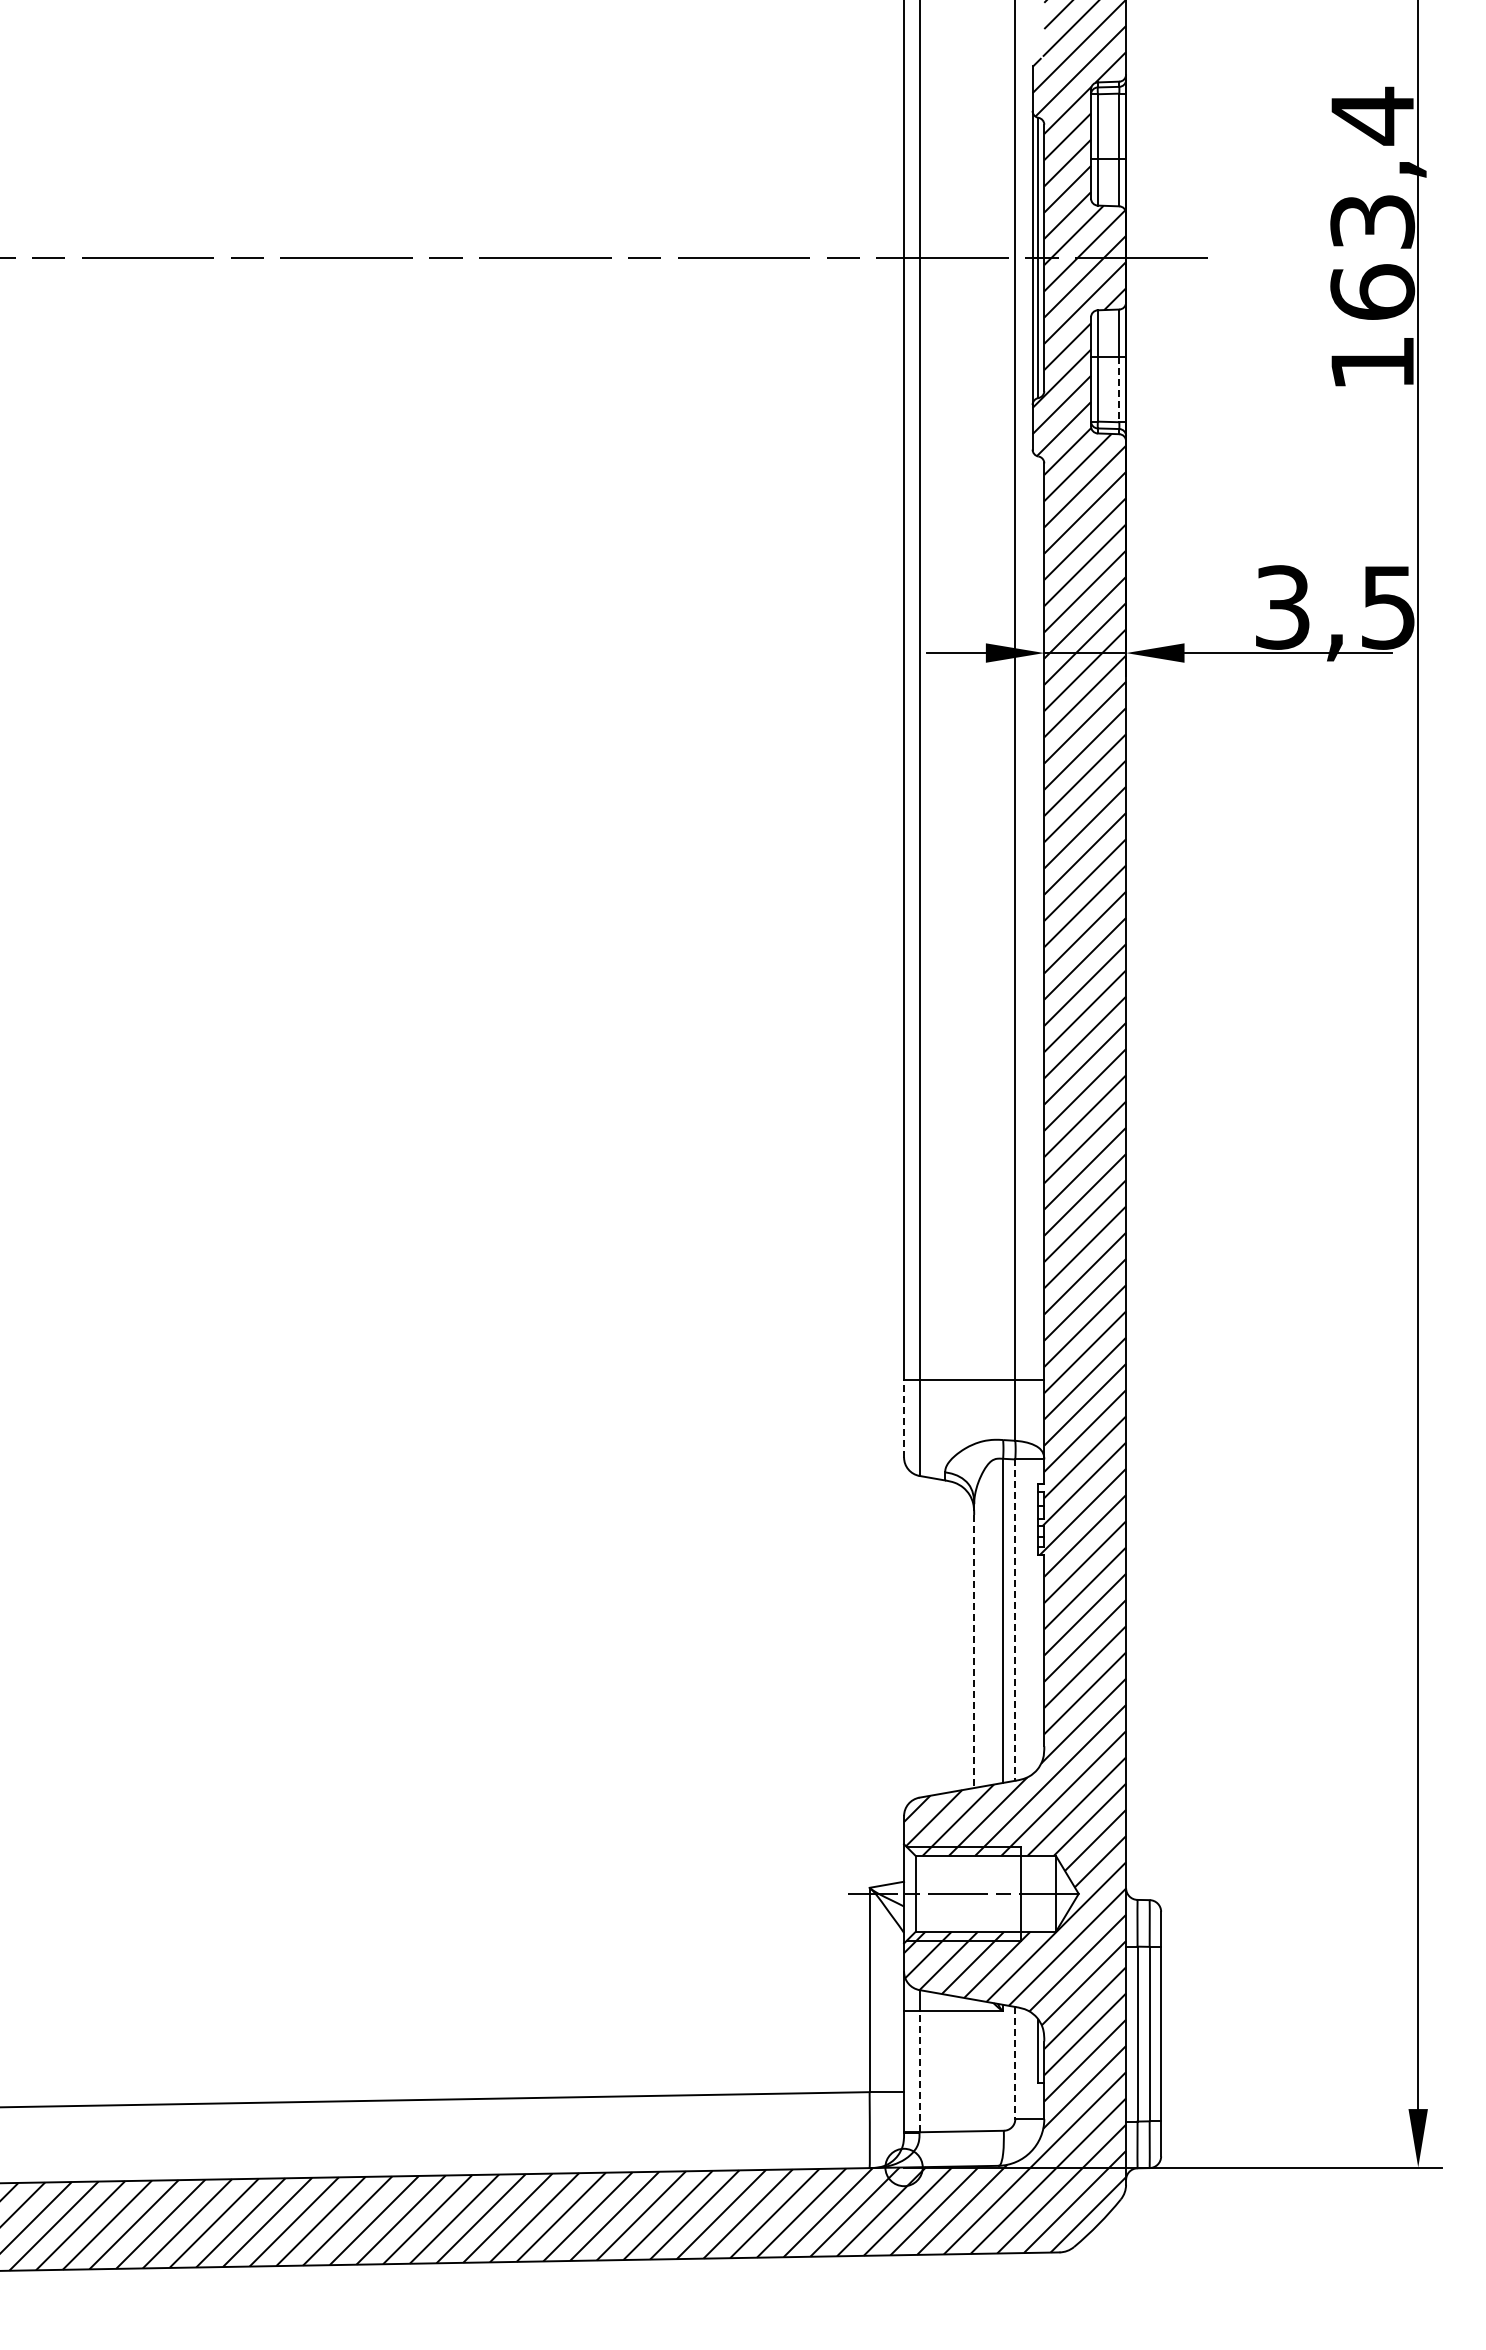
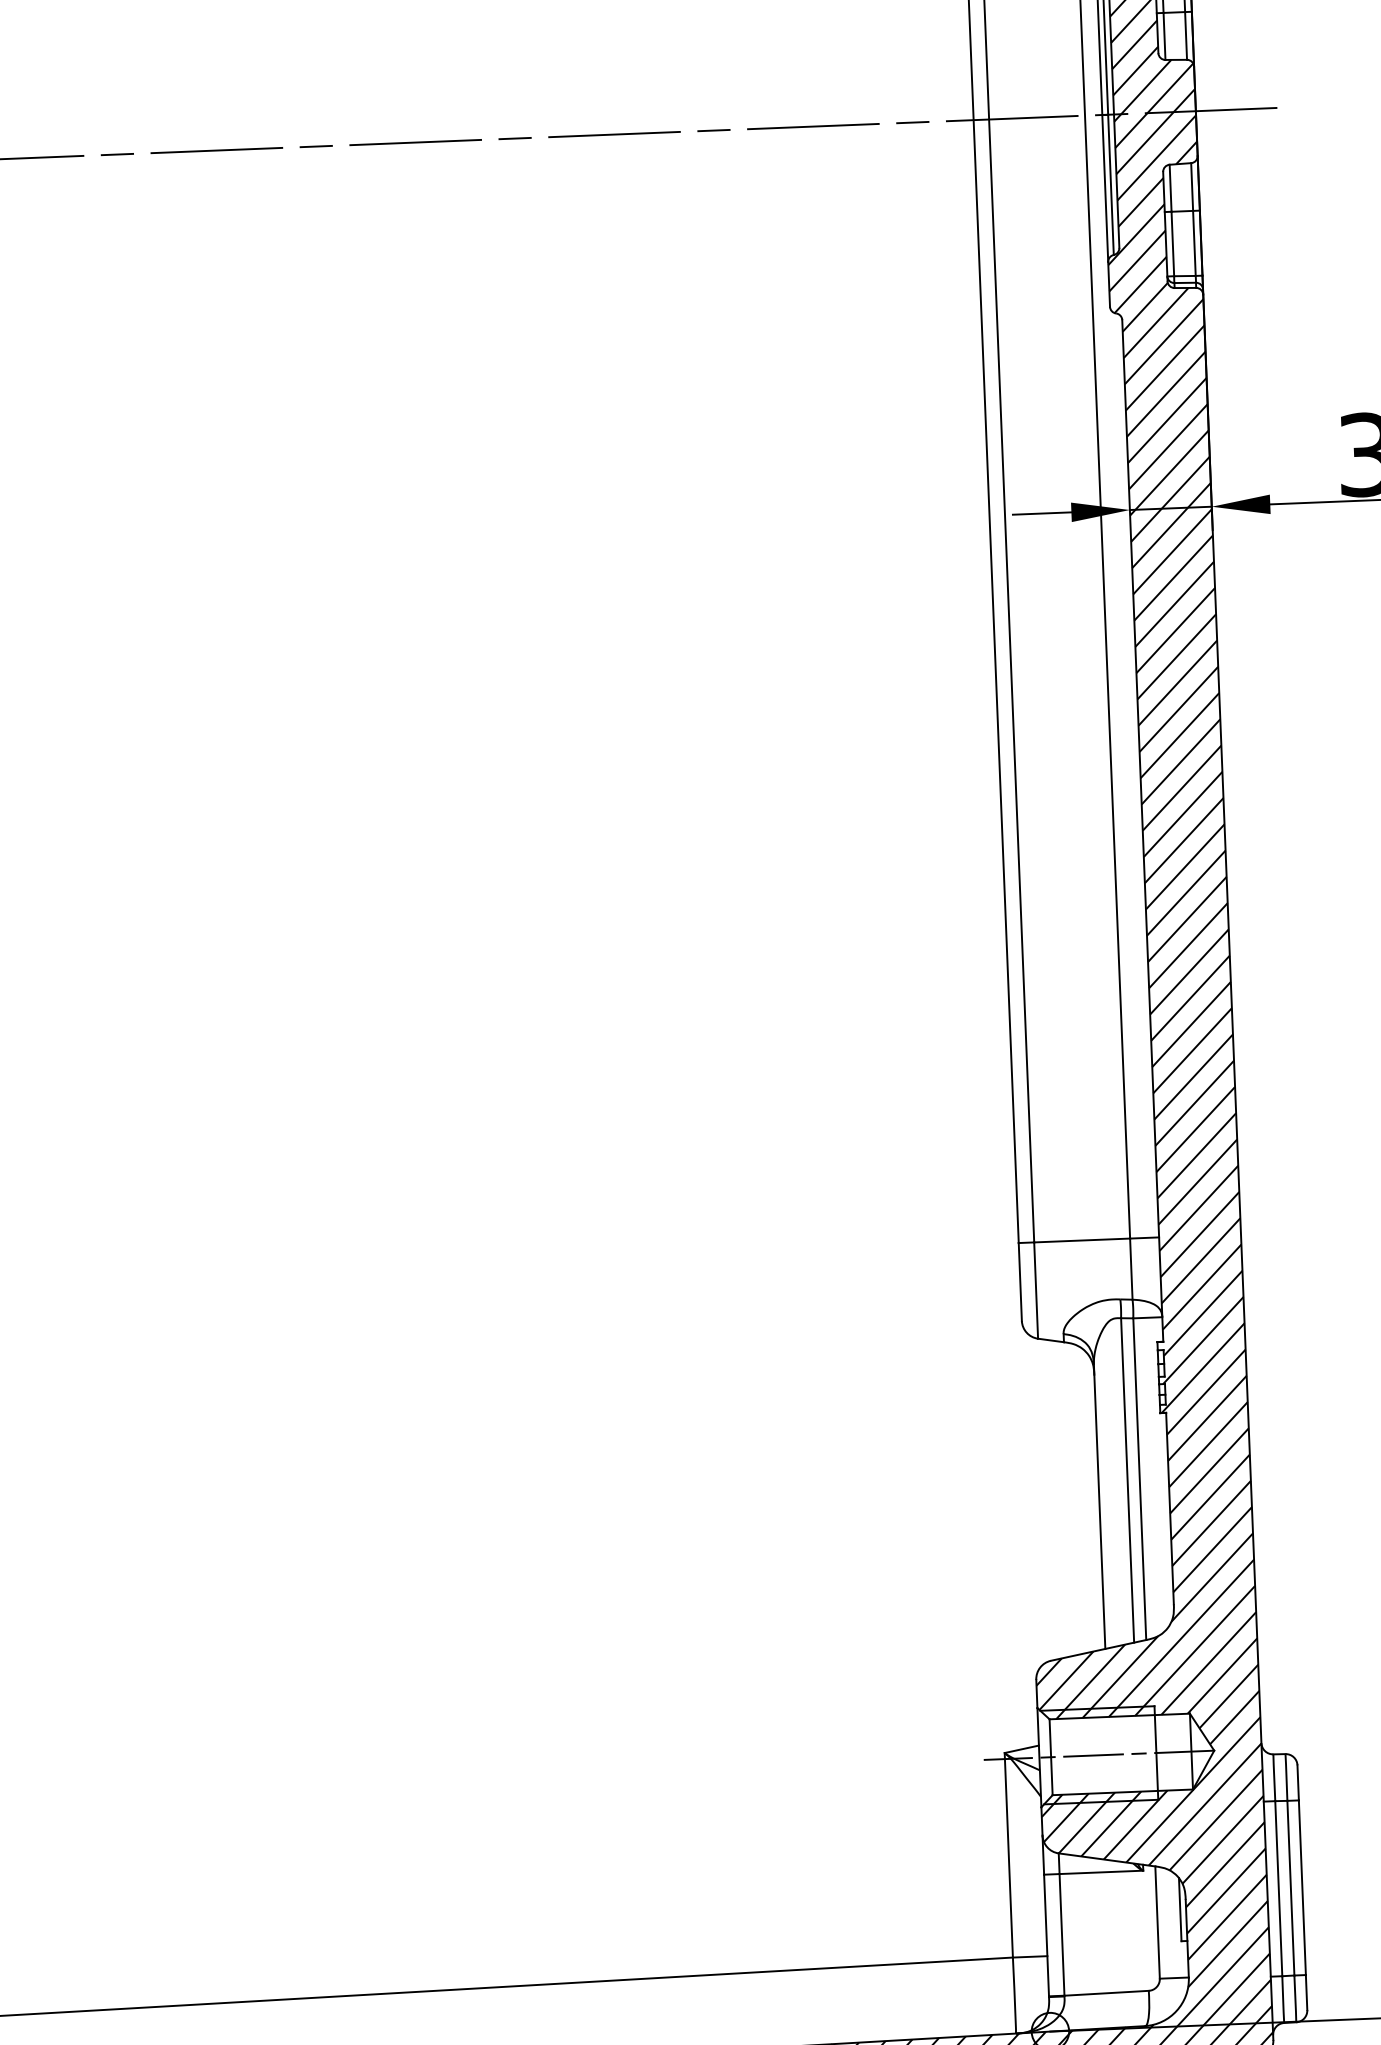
line: (1119, 390) -> (1194, 244), dashed -> solid
line: (904, 1418) -> (1020, 1281), dashed -> solid
line: (1015, 1620) -> (1139, 1479), dashed -> solid
line: (974, 1646) -> (1099, 1507), dashed -> solid
line: (1015, 2063) -> (1157, 1923), dashed -> solid
line: (919, 2071) -> (1061, 1934), dashed -> solid

